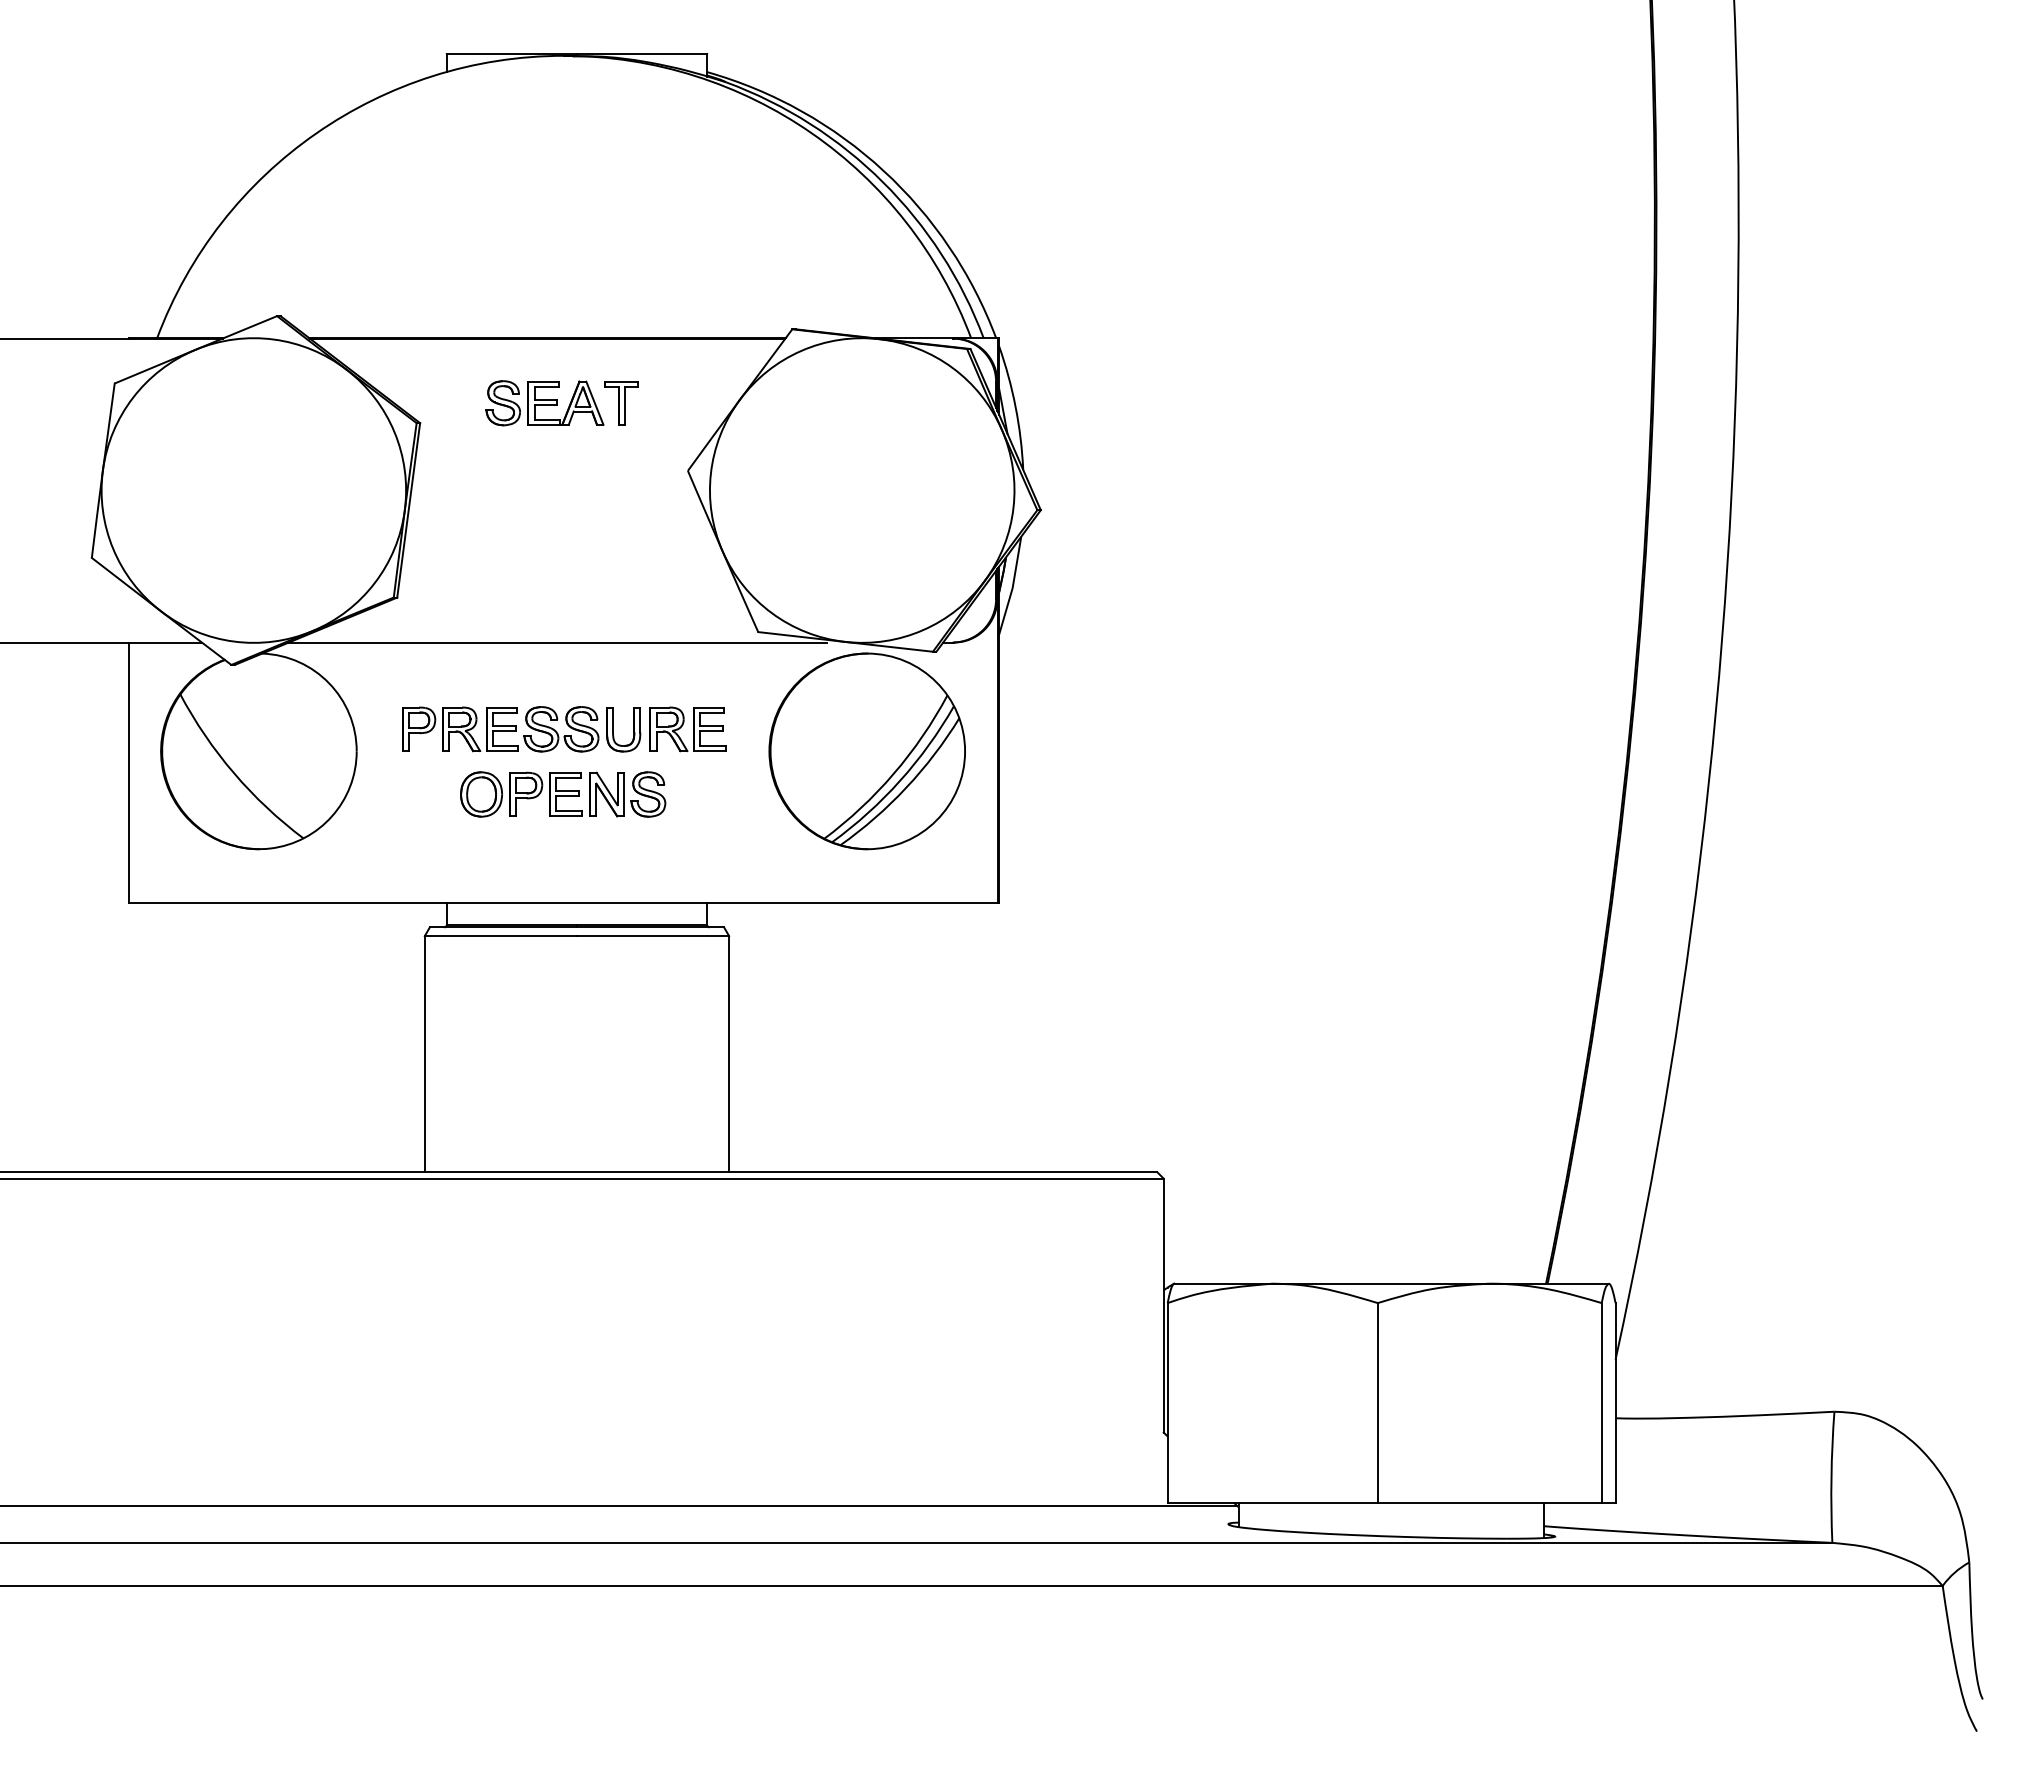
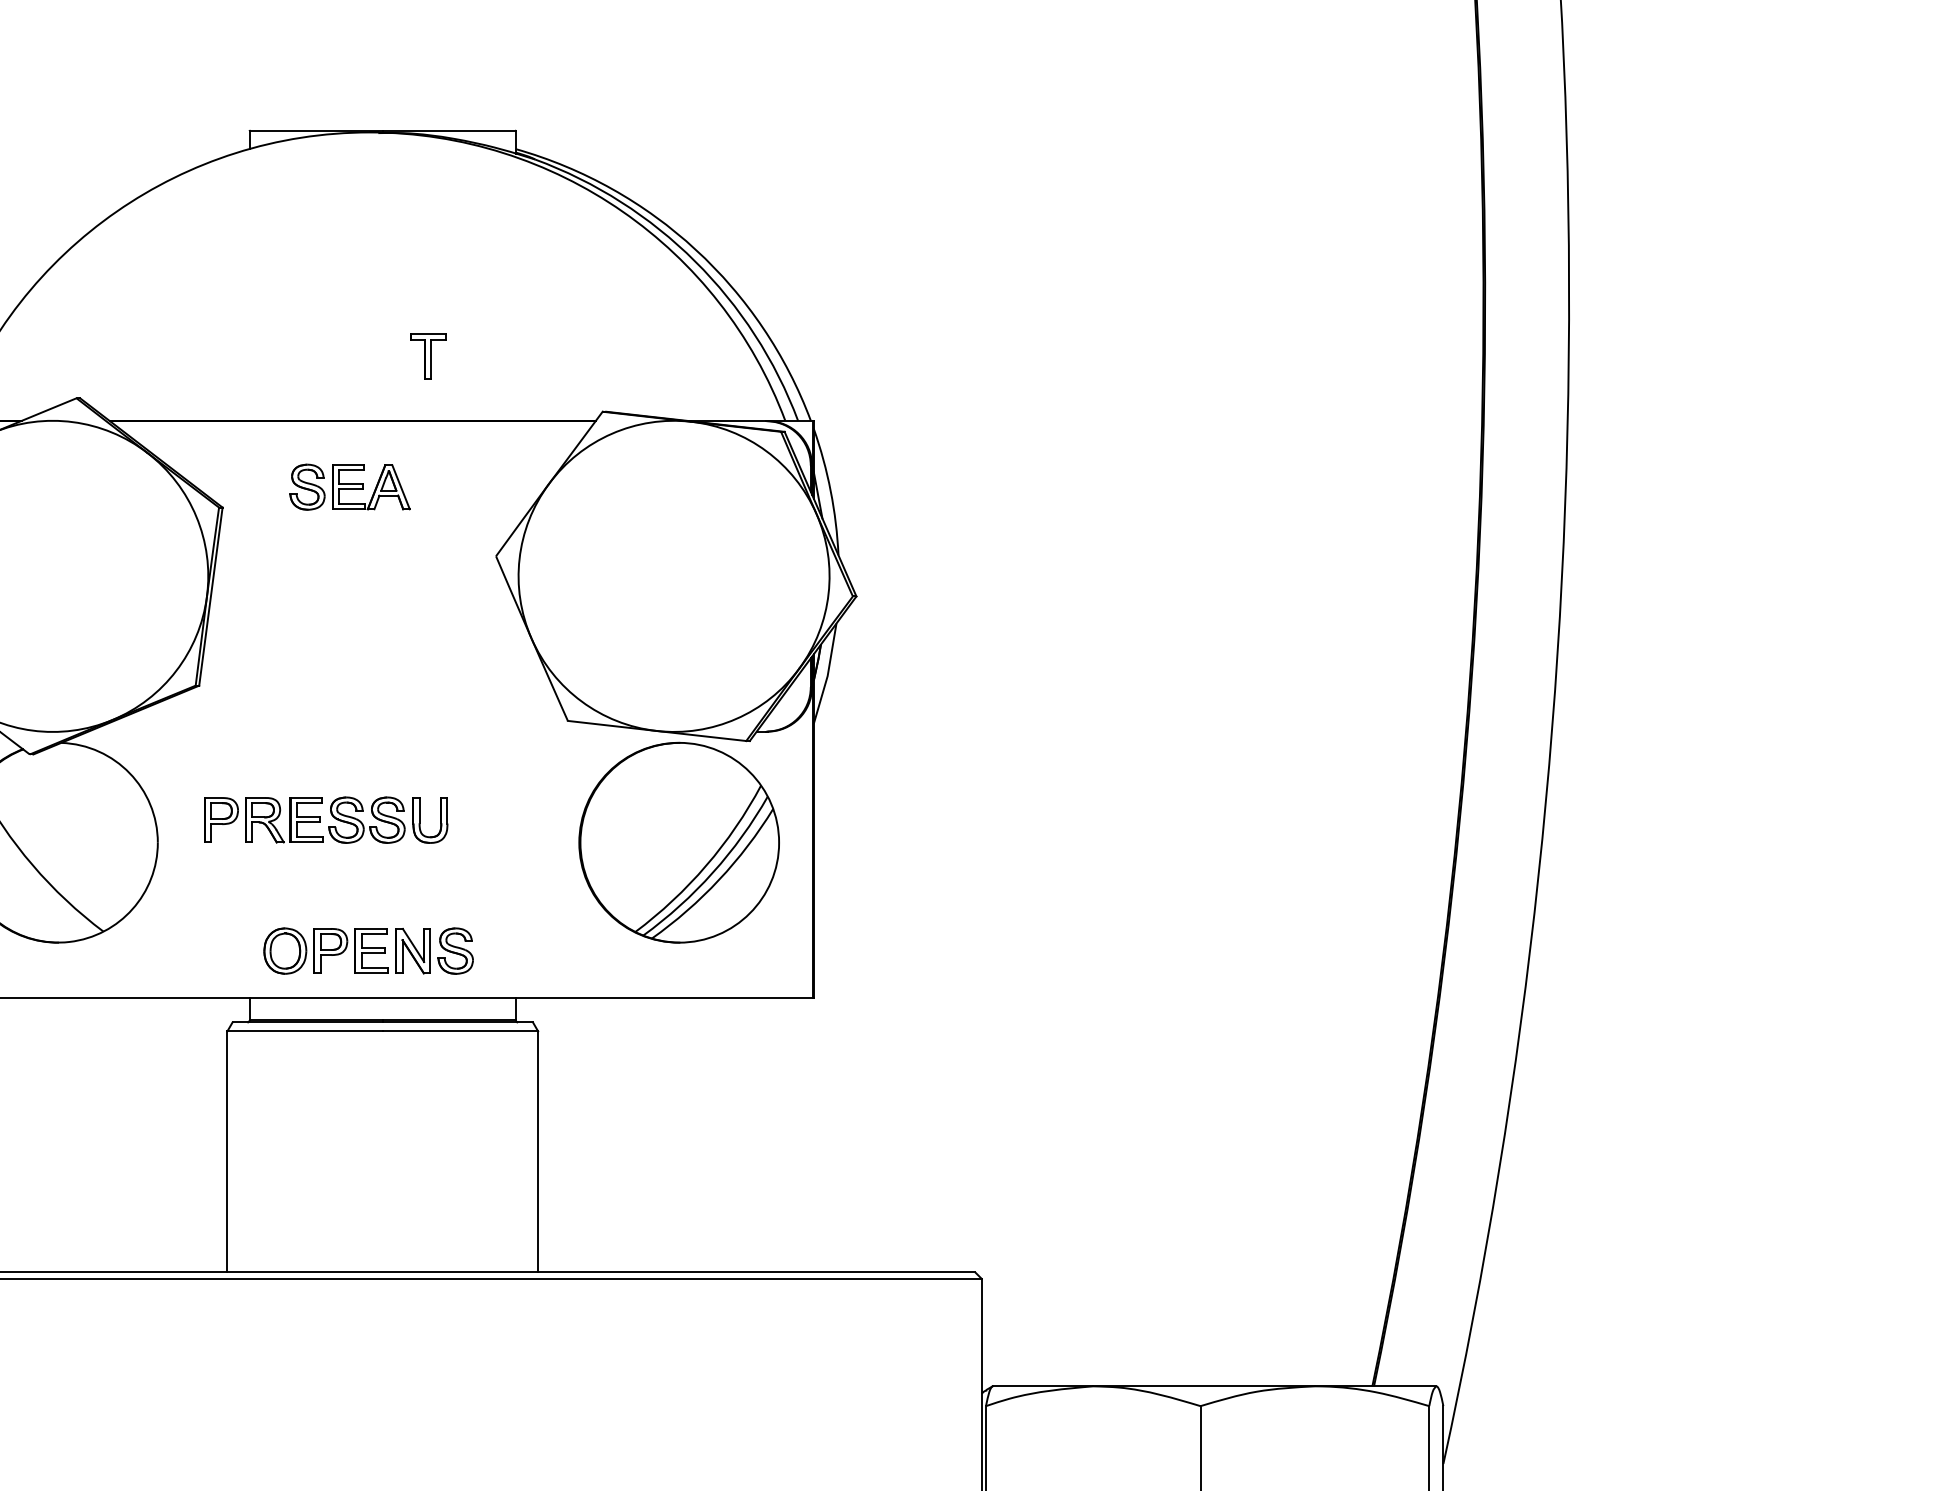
part: (621, 403) -> (428, 356), moved
line: (557, 642) -> (362, 731), removed
part: (687, 729) -> (495, 820), removed
part: (563, 794) -> (369, 951), moved

